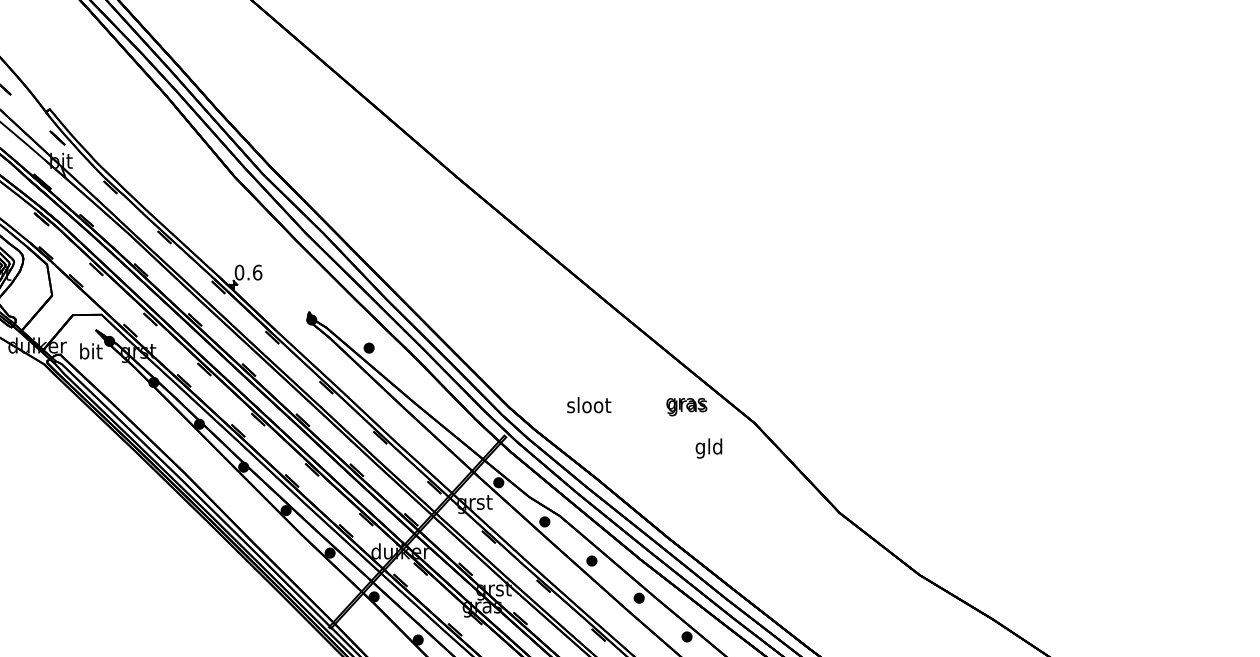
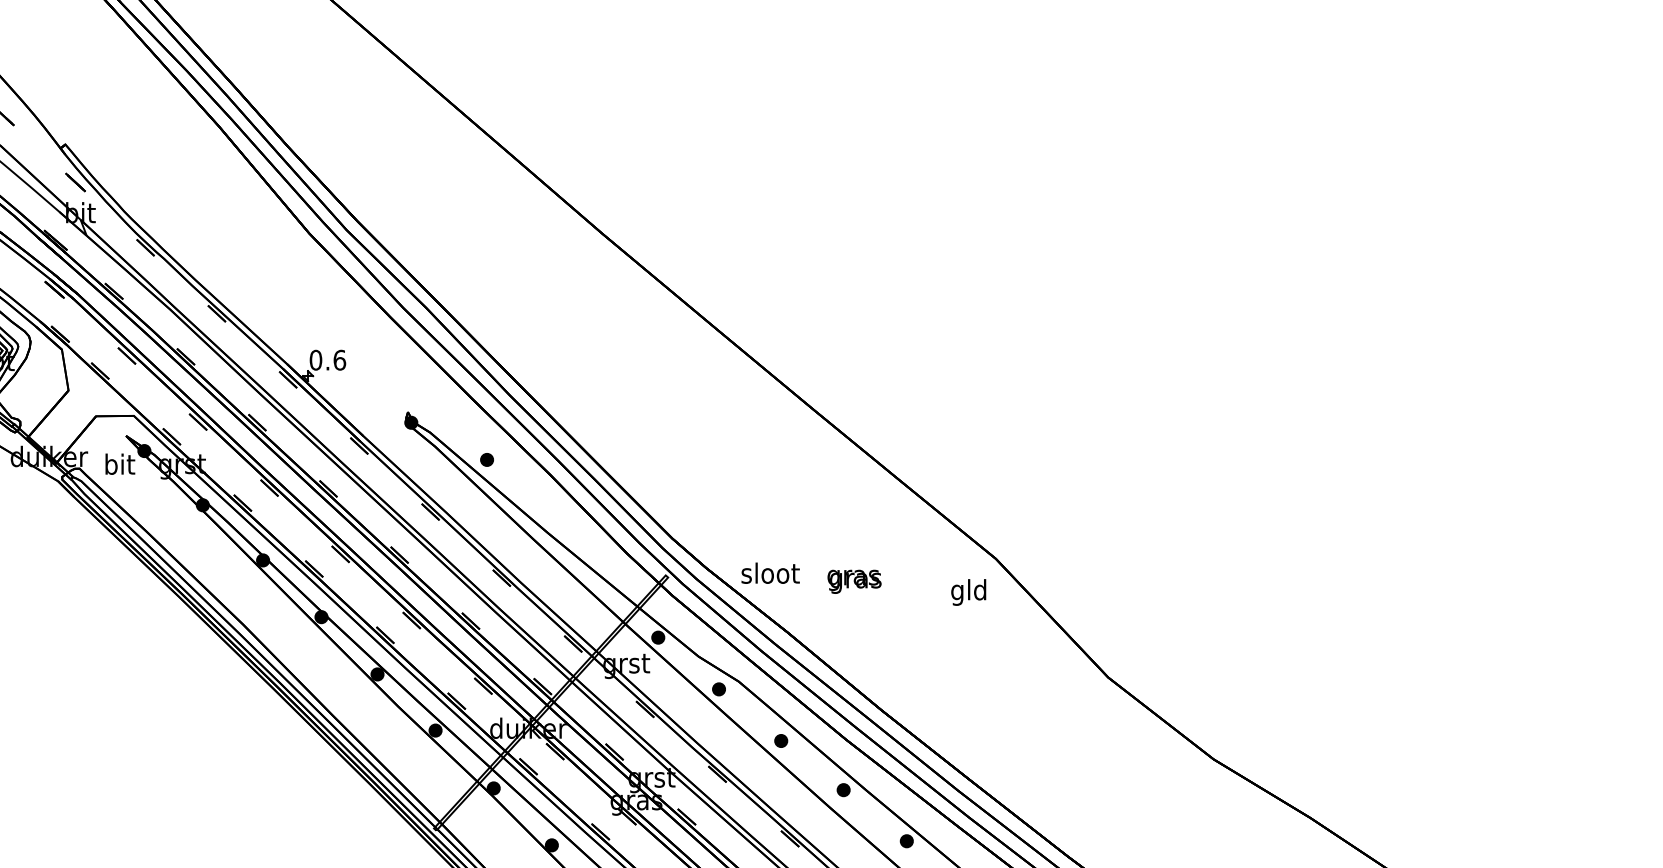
text: (589, 404) -> (770, 572), moved
text: (686, 406) -> (854, 581), moved
text: (708, 448) -> (968, 592), moved

